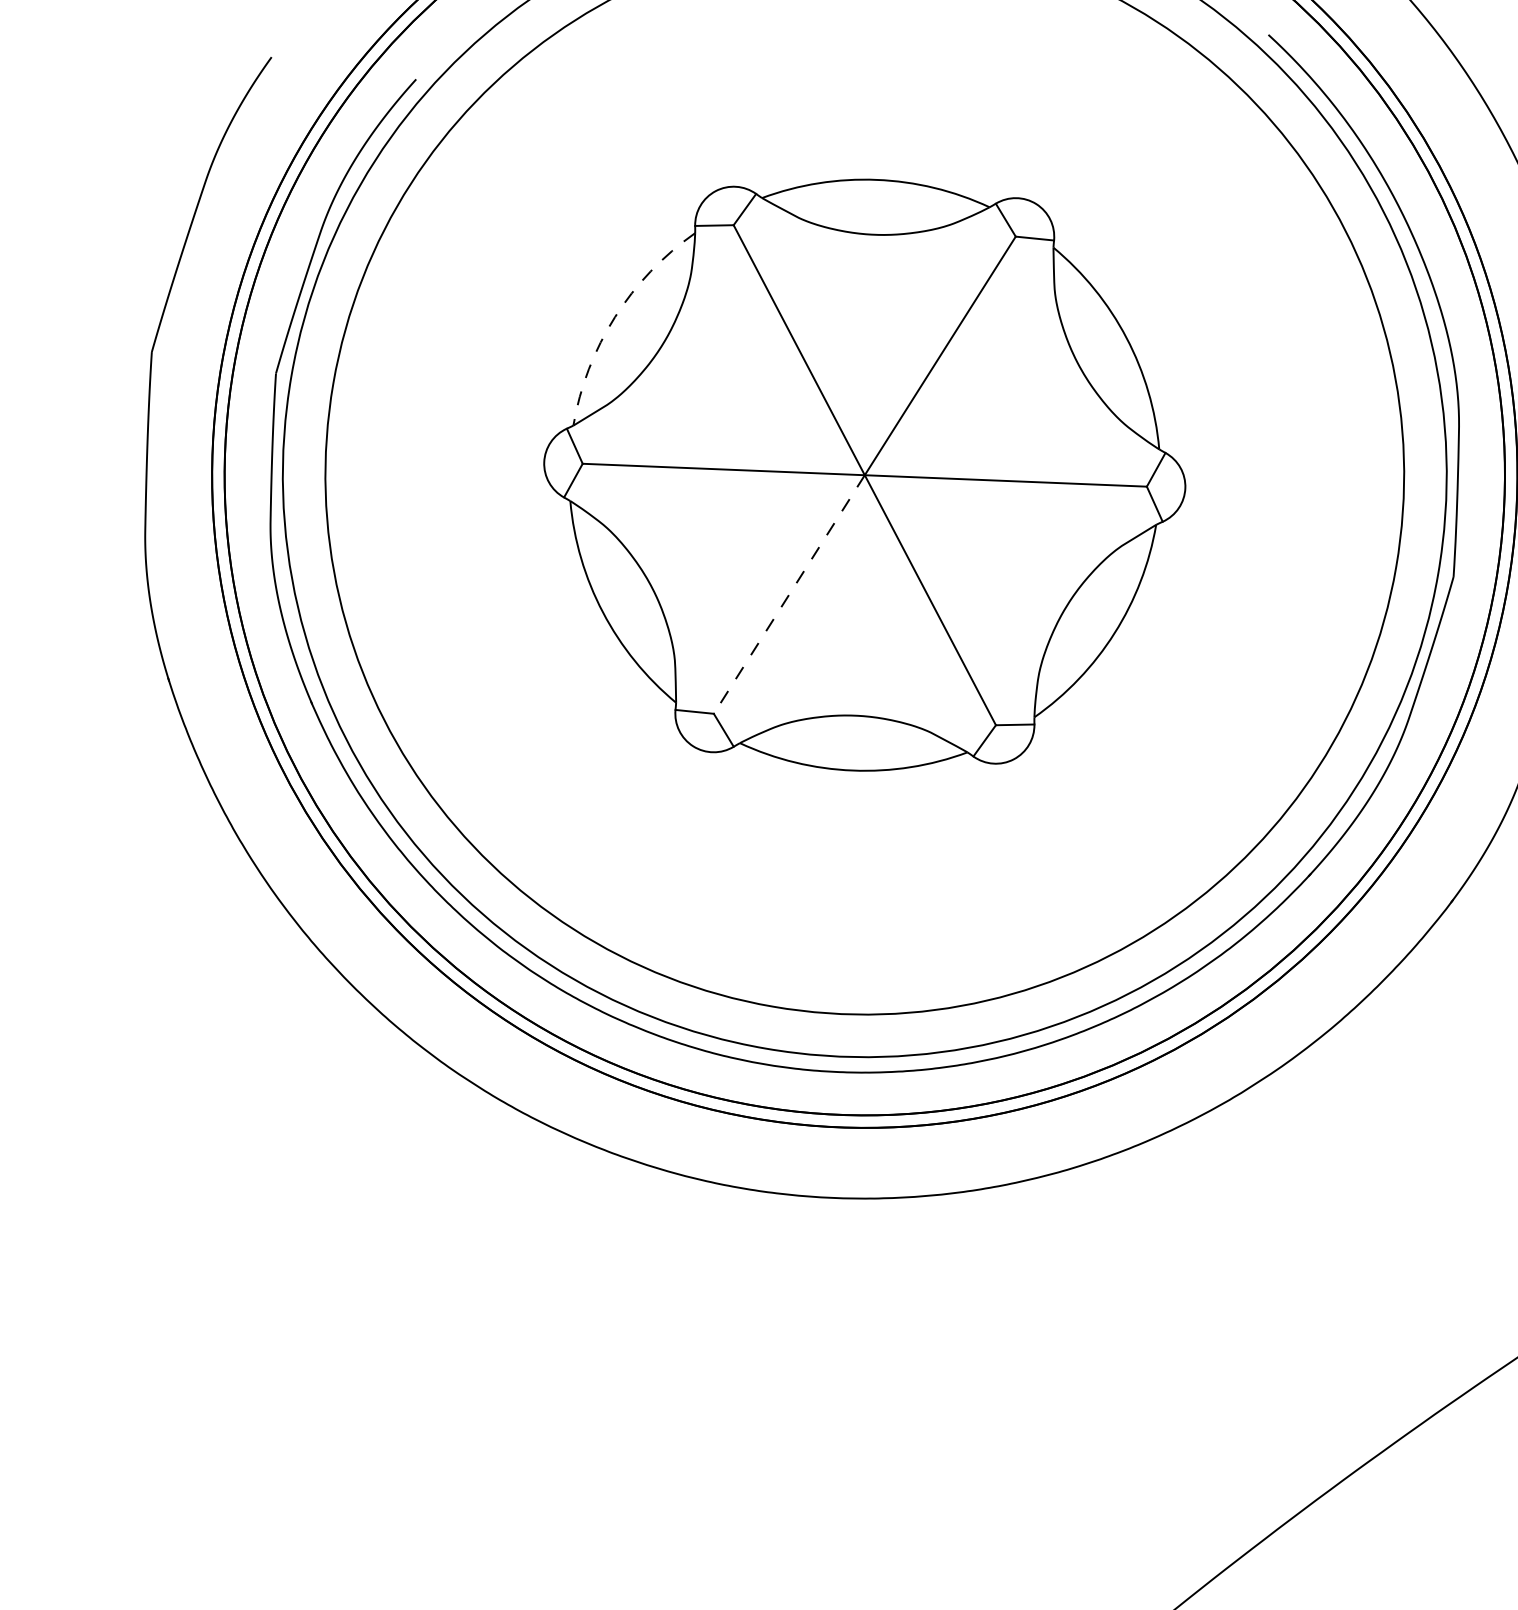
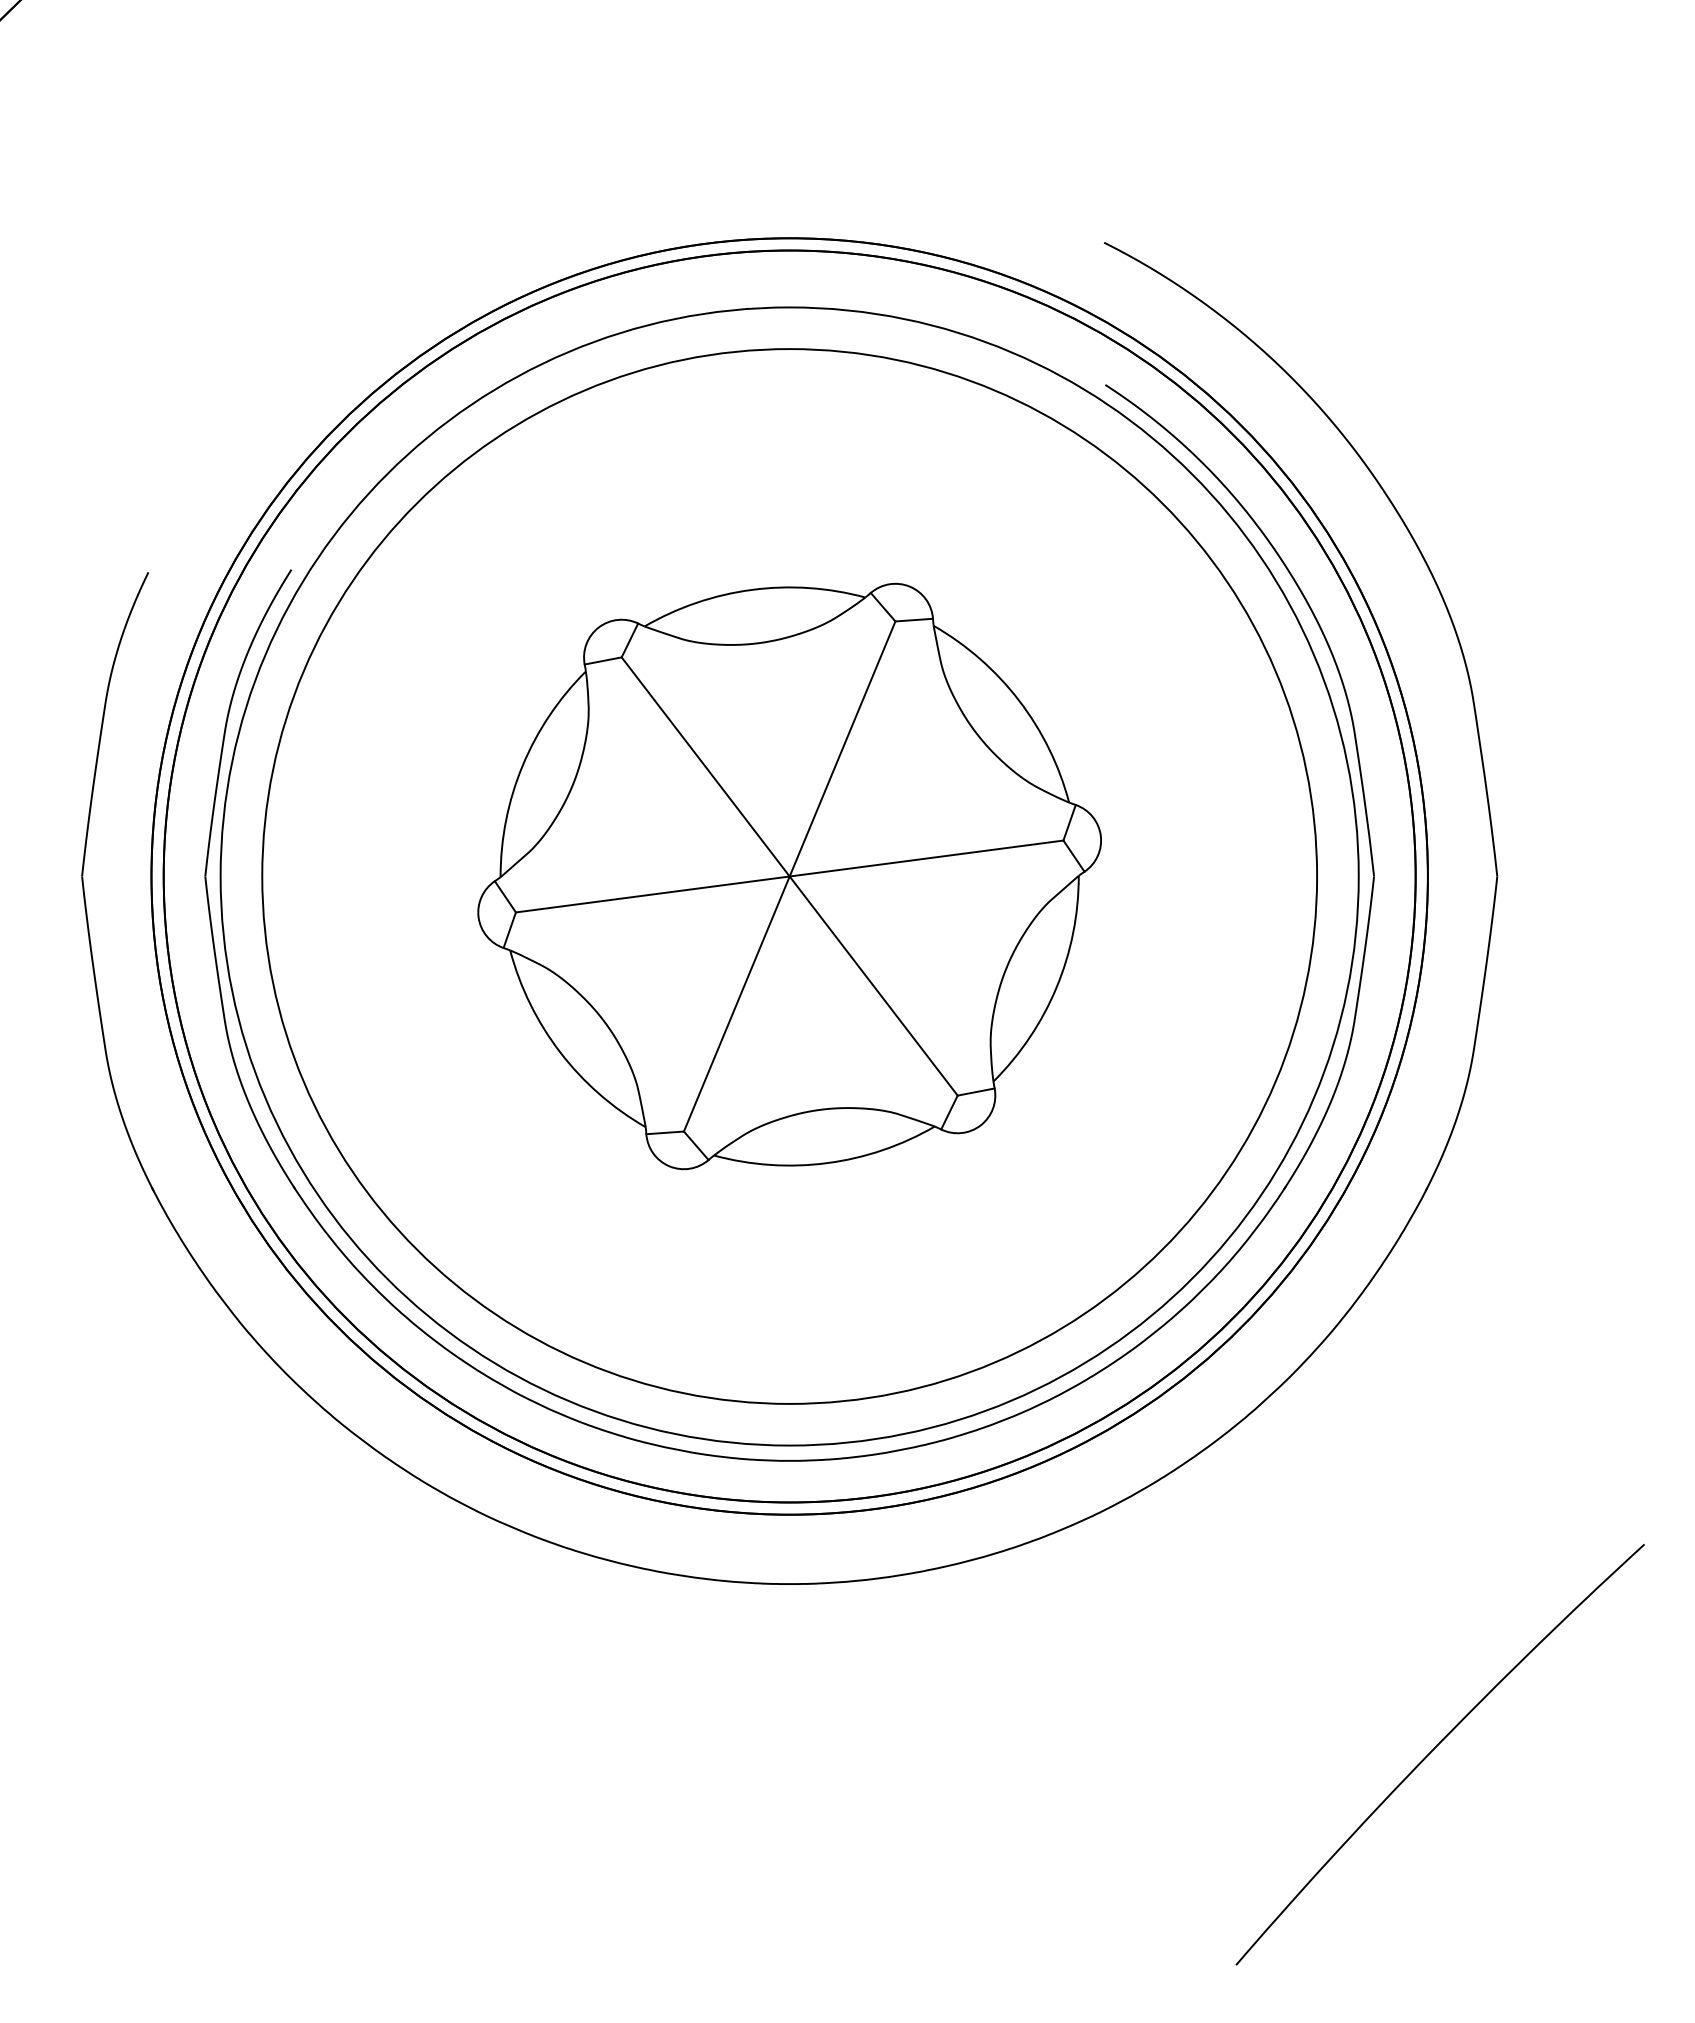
arc: (614, 316) -> (522, 765), dashed -> solid
line: (788, 594) -> (736, 1004), dashed -> solid

